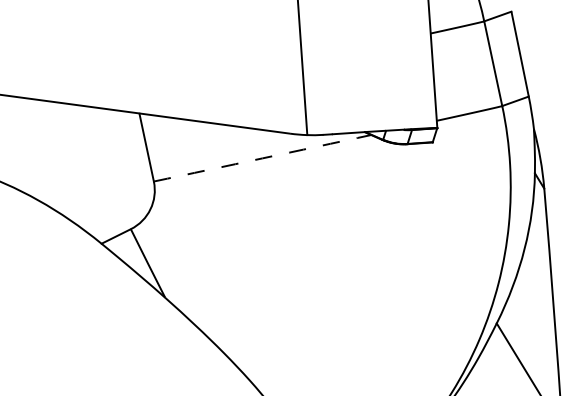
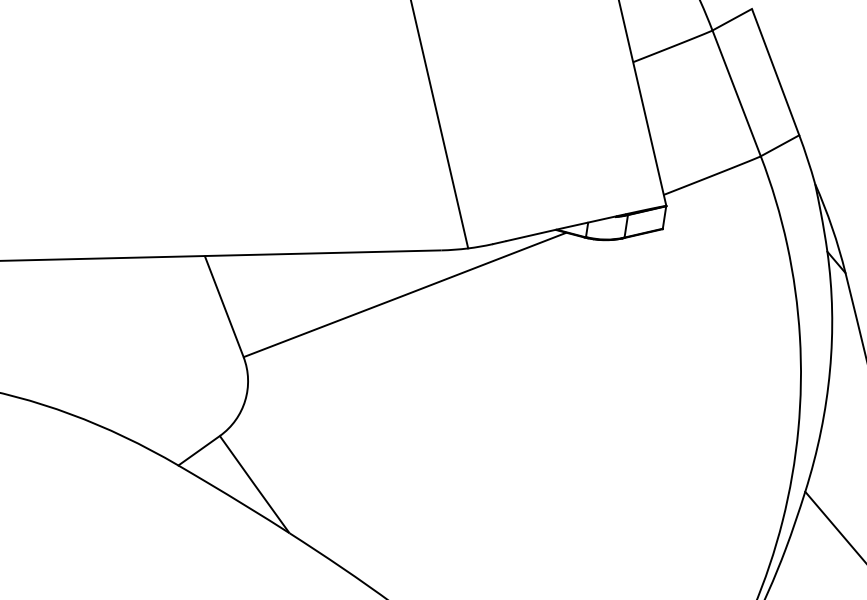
arc: (262, 158) -> (405, 295), dashed -> solid

